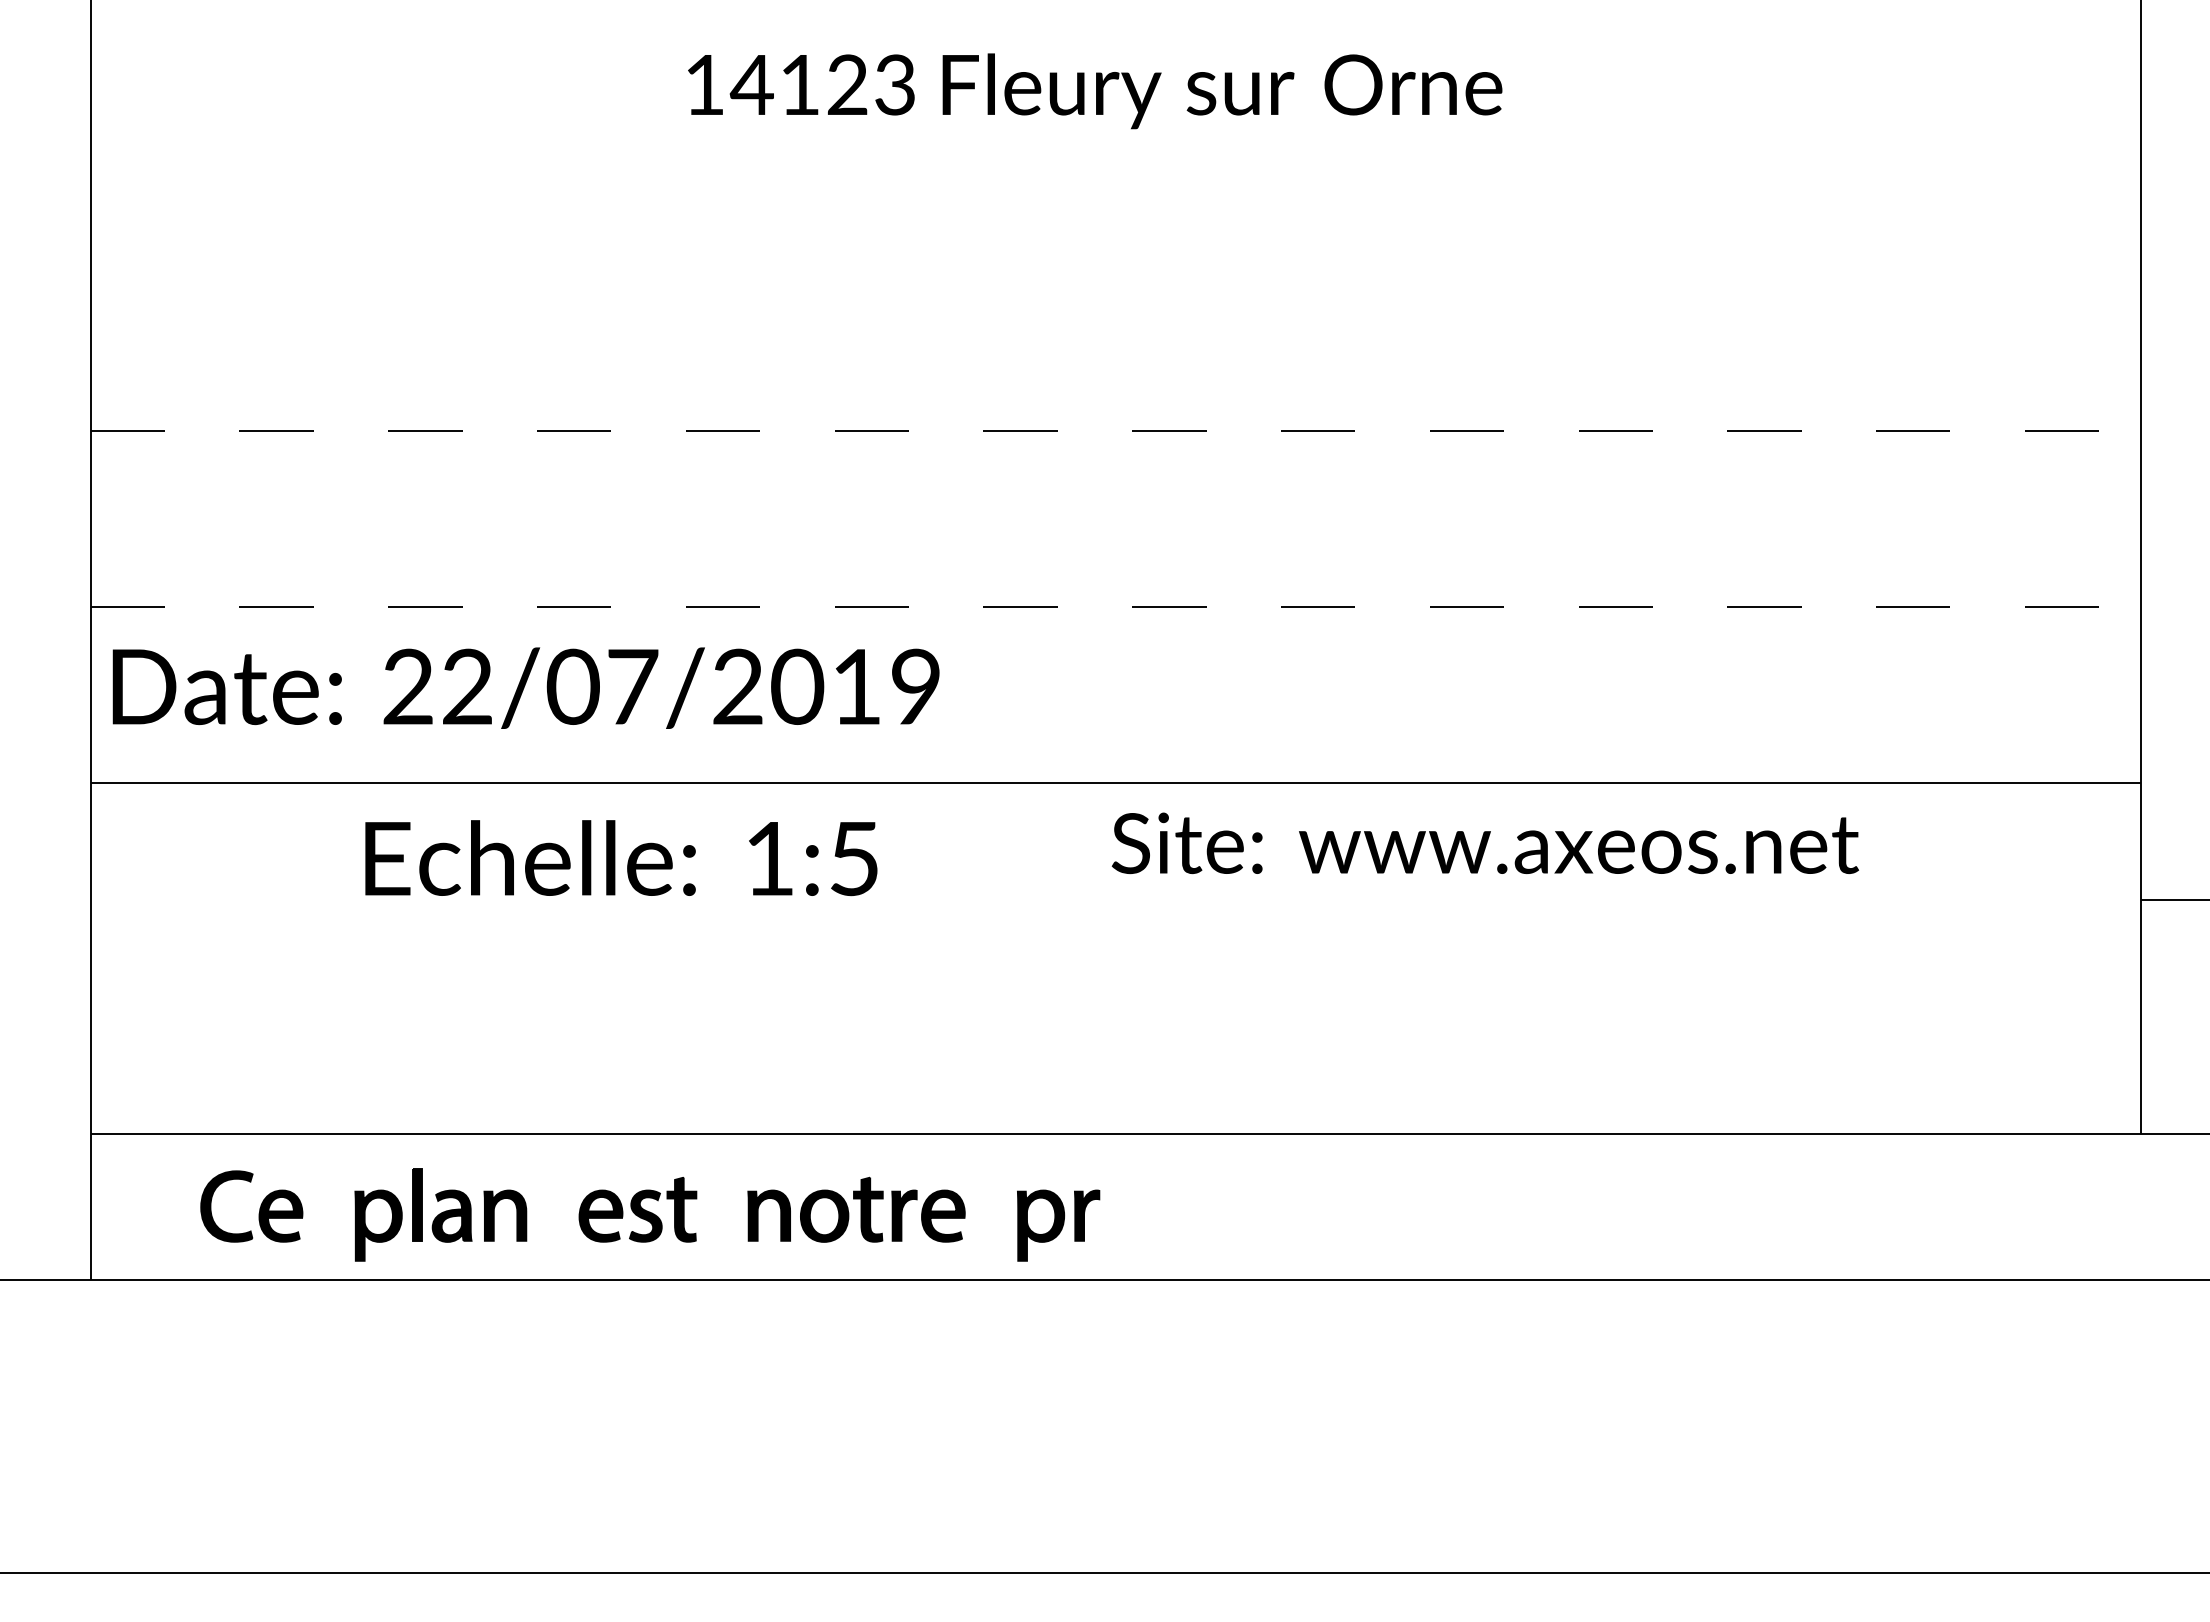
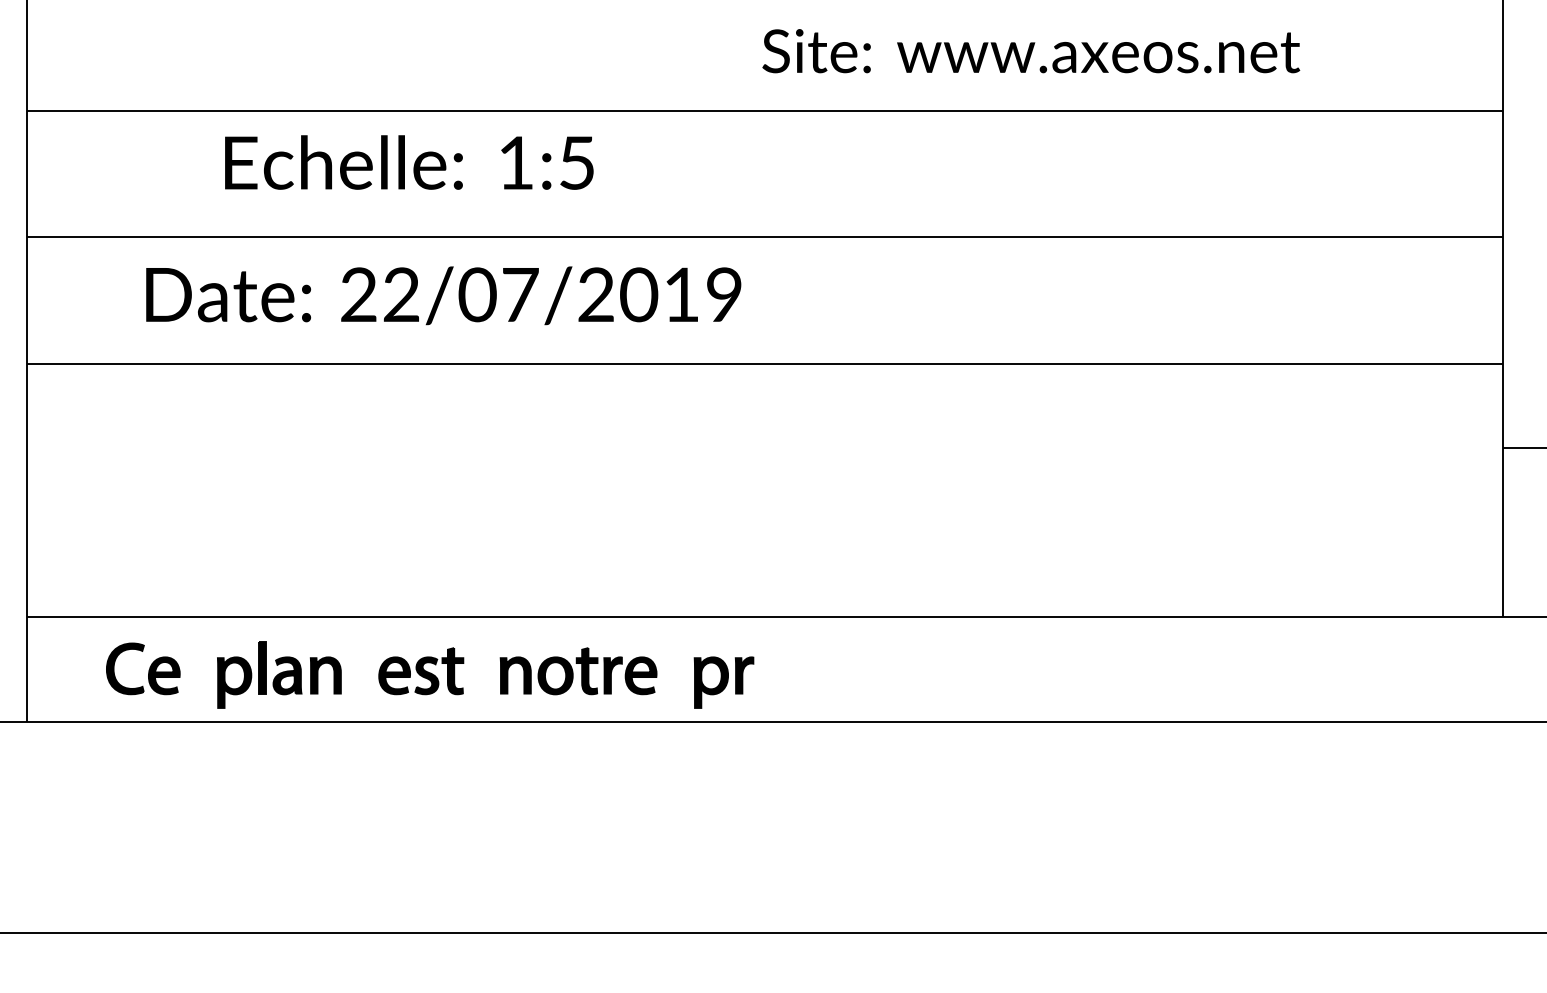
line: (1116, 431) -> (765, 111), dashed -> solid
line: (1116, 606) -> (765, 236), dashed -> solid
text: (525, 687) -> (443, 295), moved
text: (1484, 843) -> (1030, 51), moved
text: (621, 858) -> (409, 162), moved

